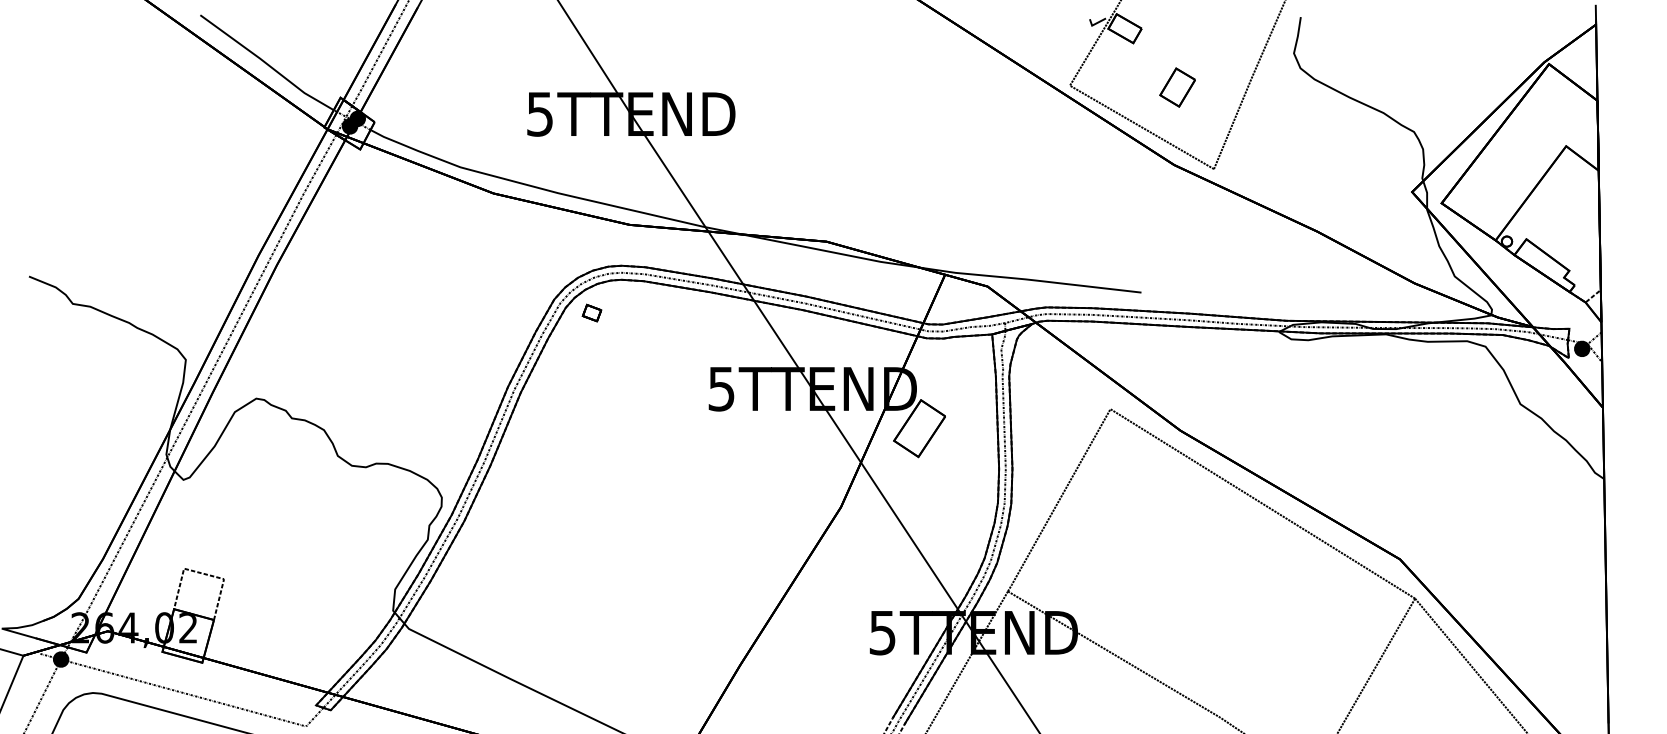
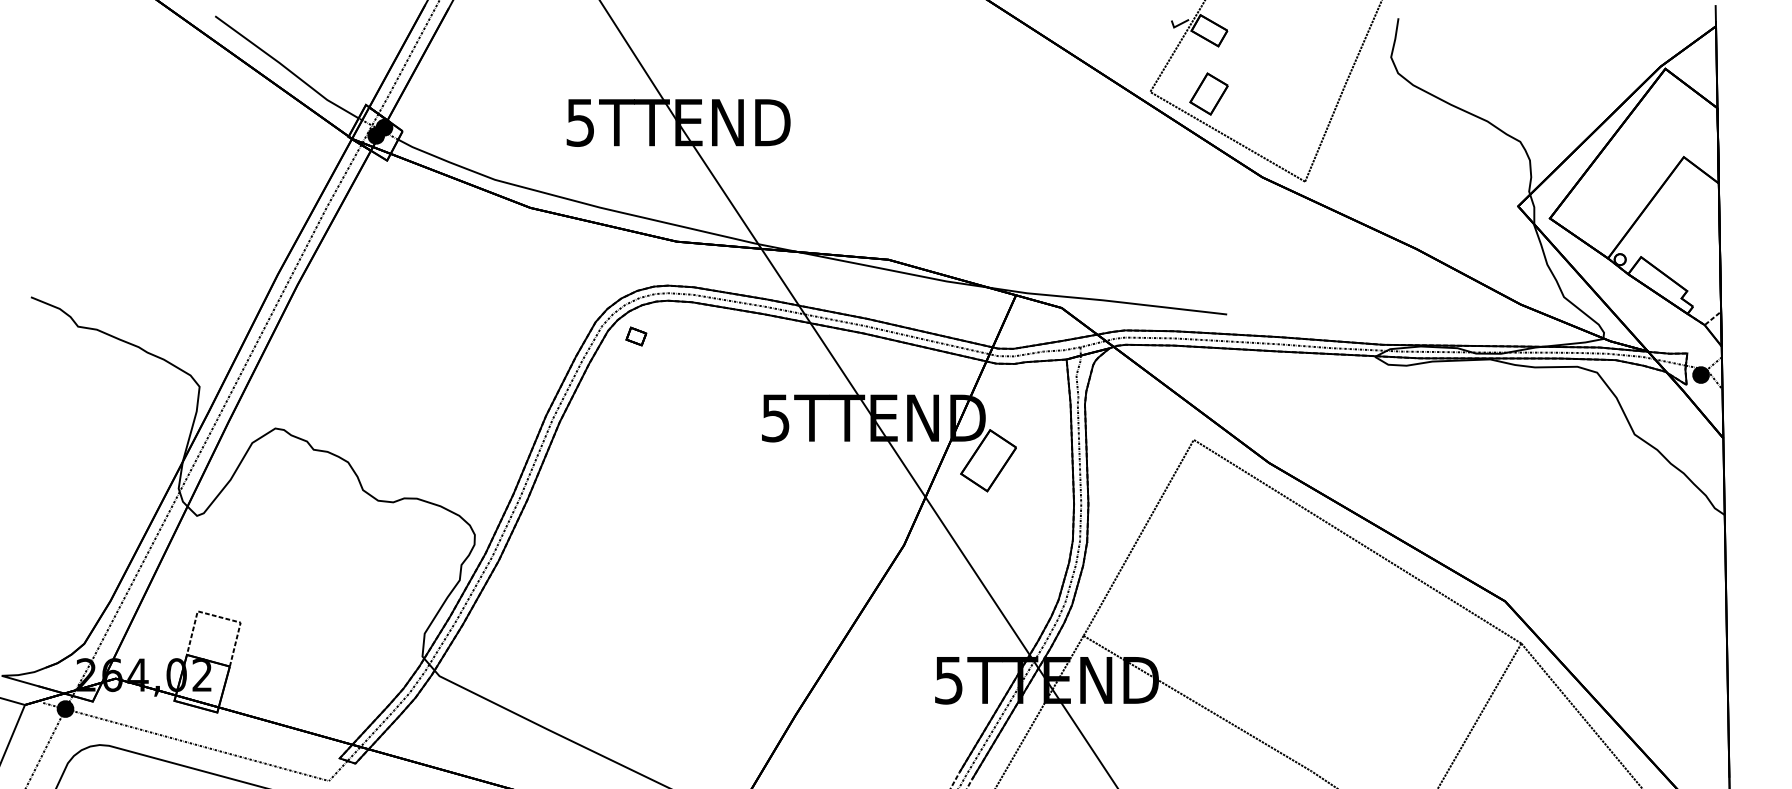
part: (1177, 87) -> (1208, 93), moved

